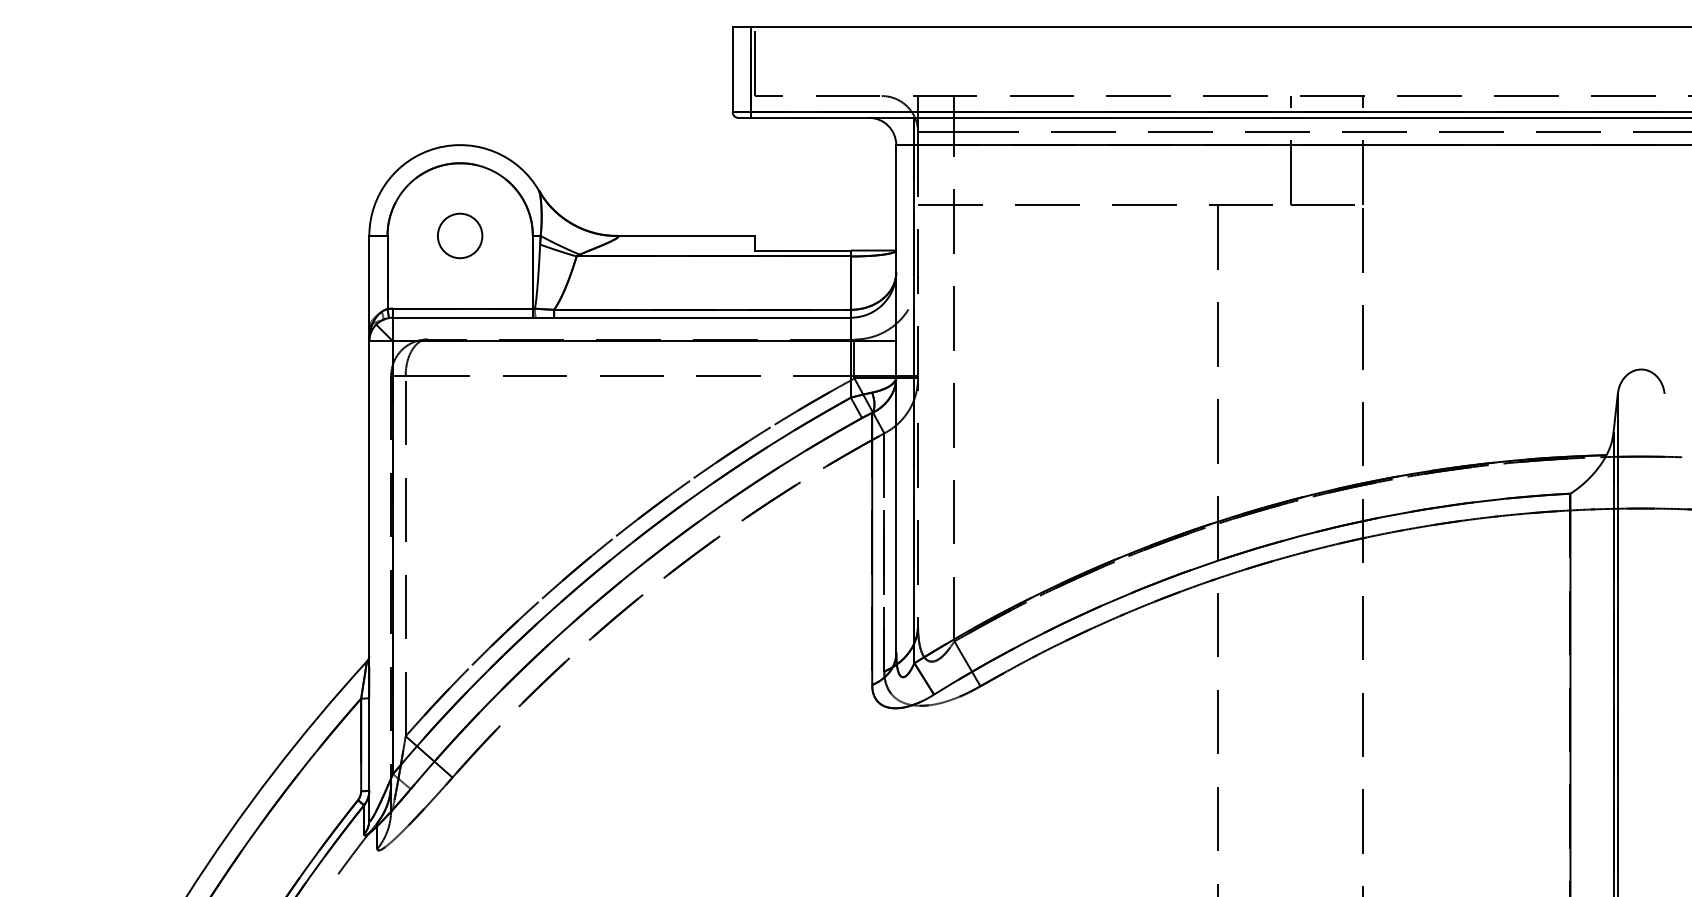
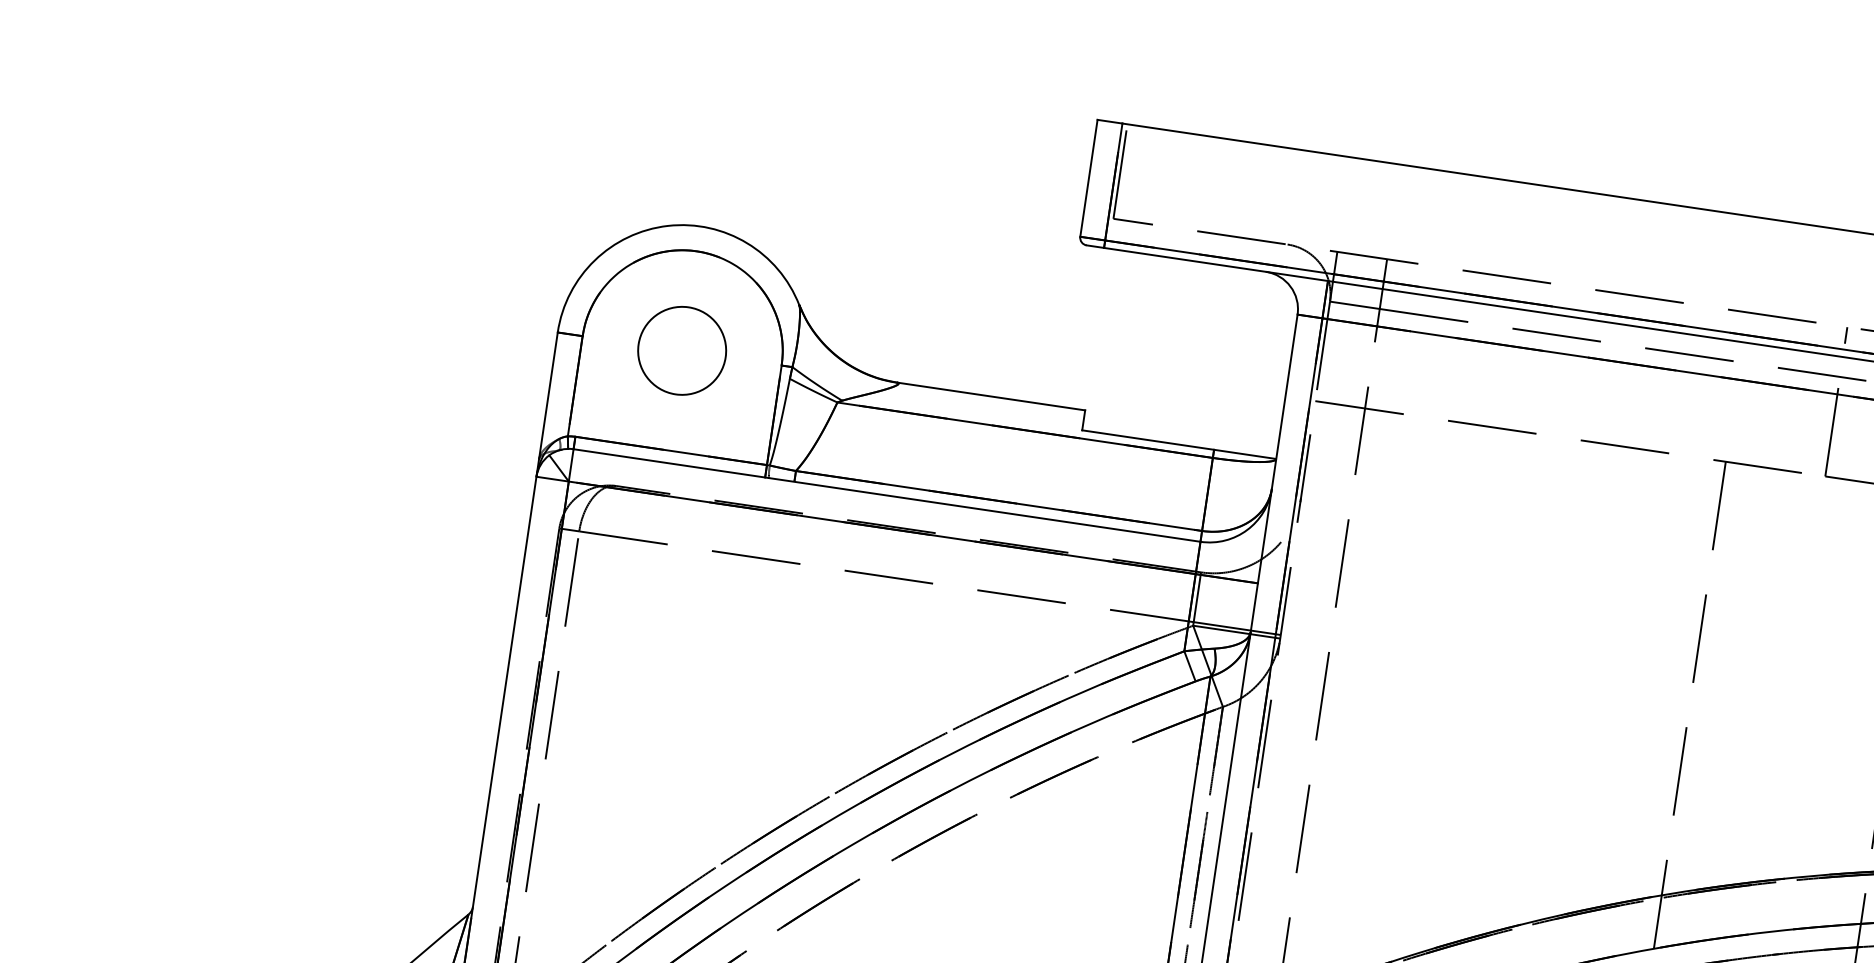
circle: (459, 235) -> (681, 350), size x1.43

